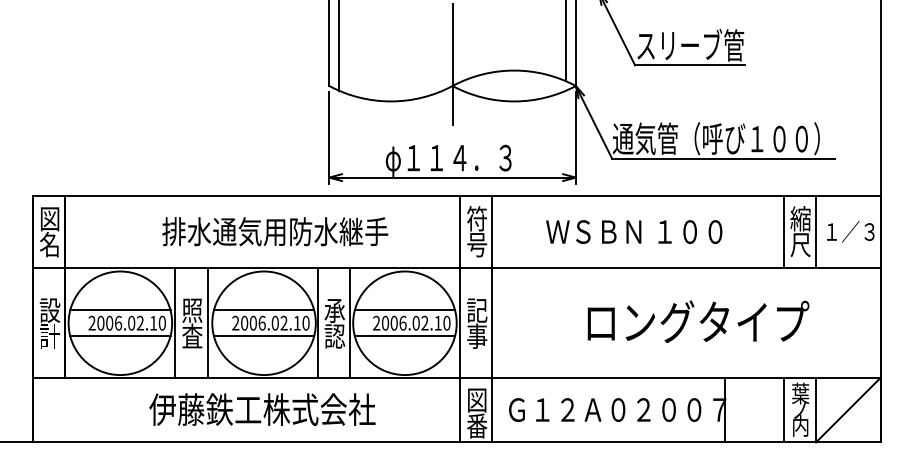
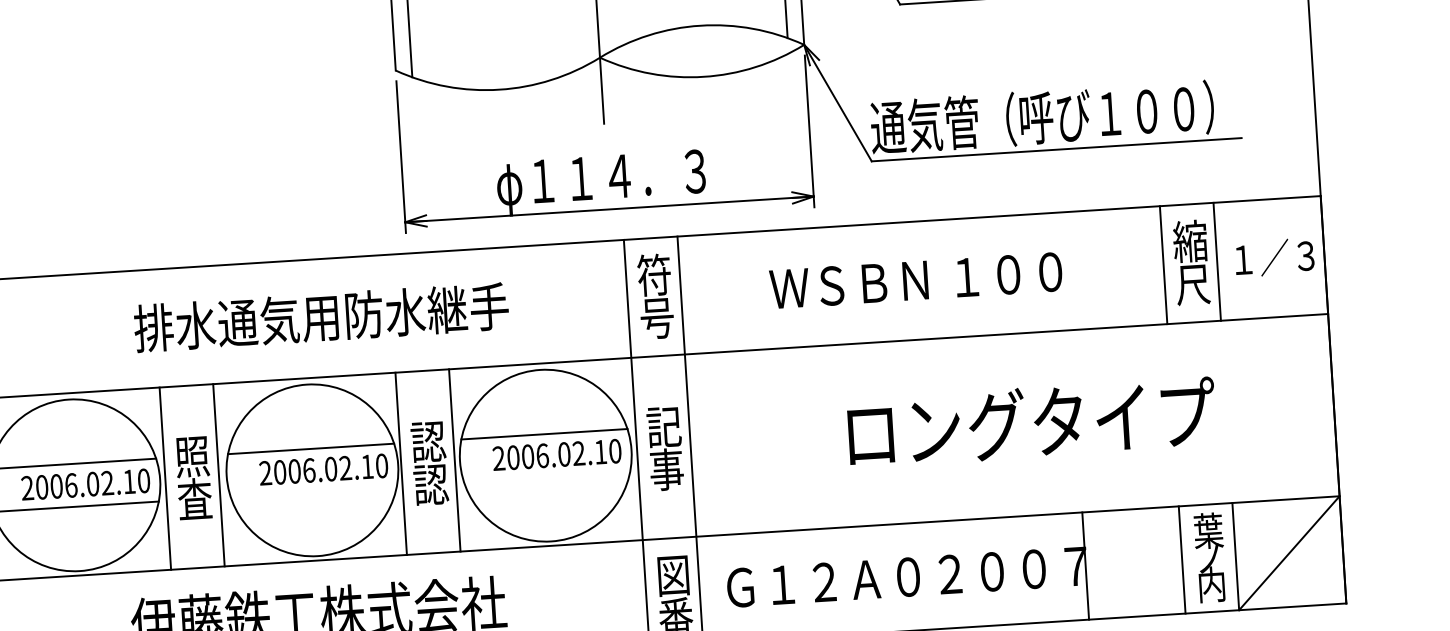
text: (334, 310) -> (427, 441), 承 -> 認
line: (263, 336) -> (312, 492), removed
line: (404, 336) -> (546, 477), removed

